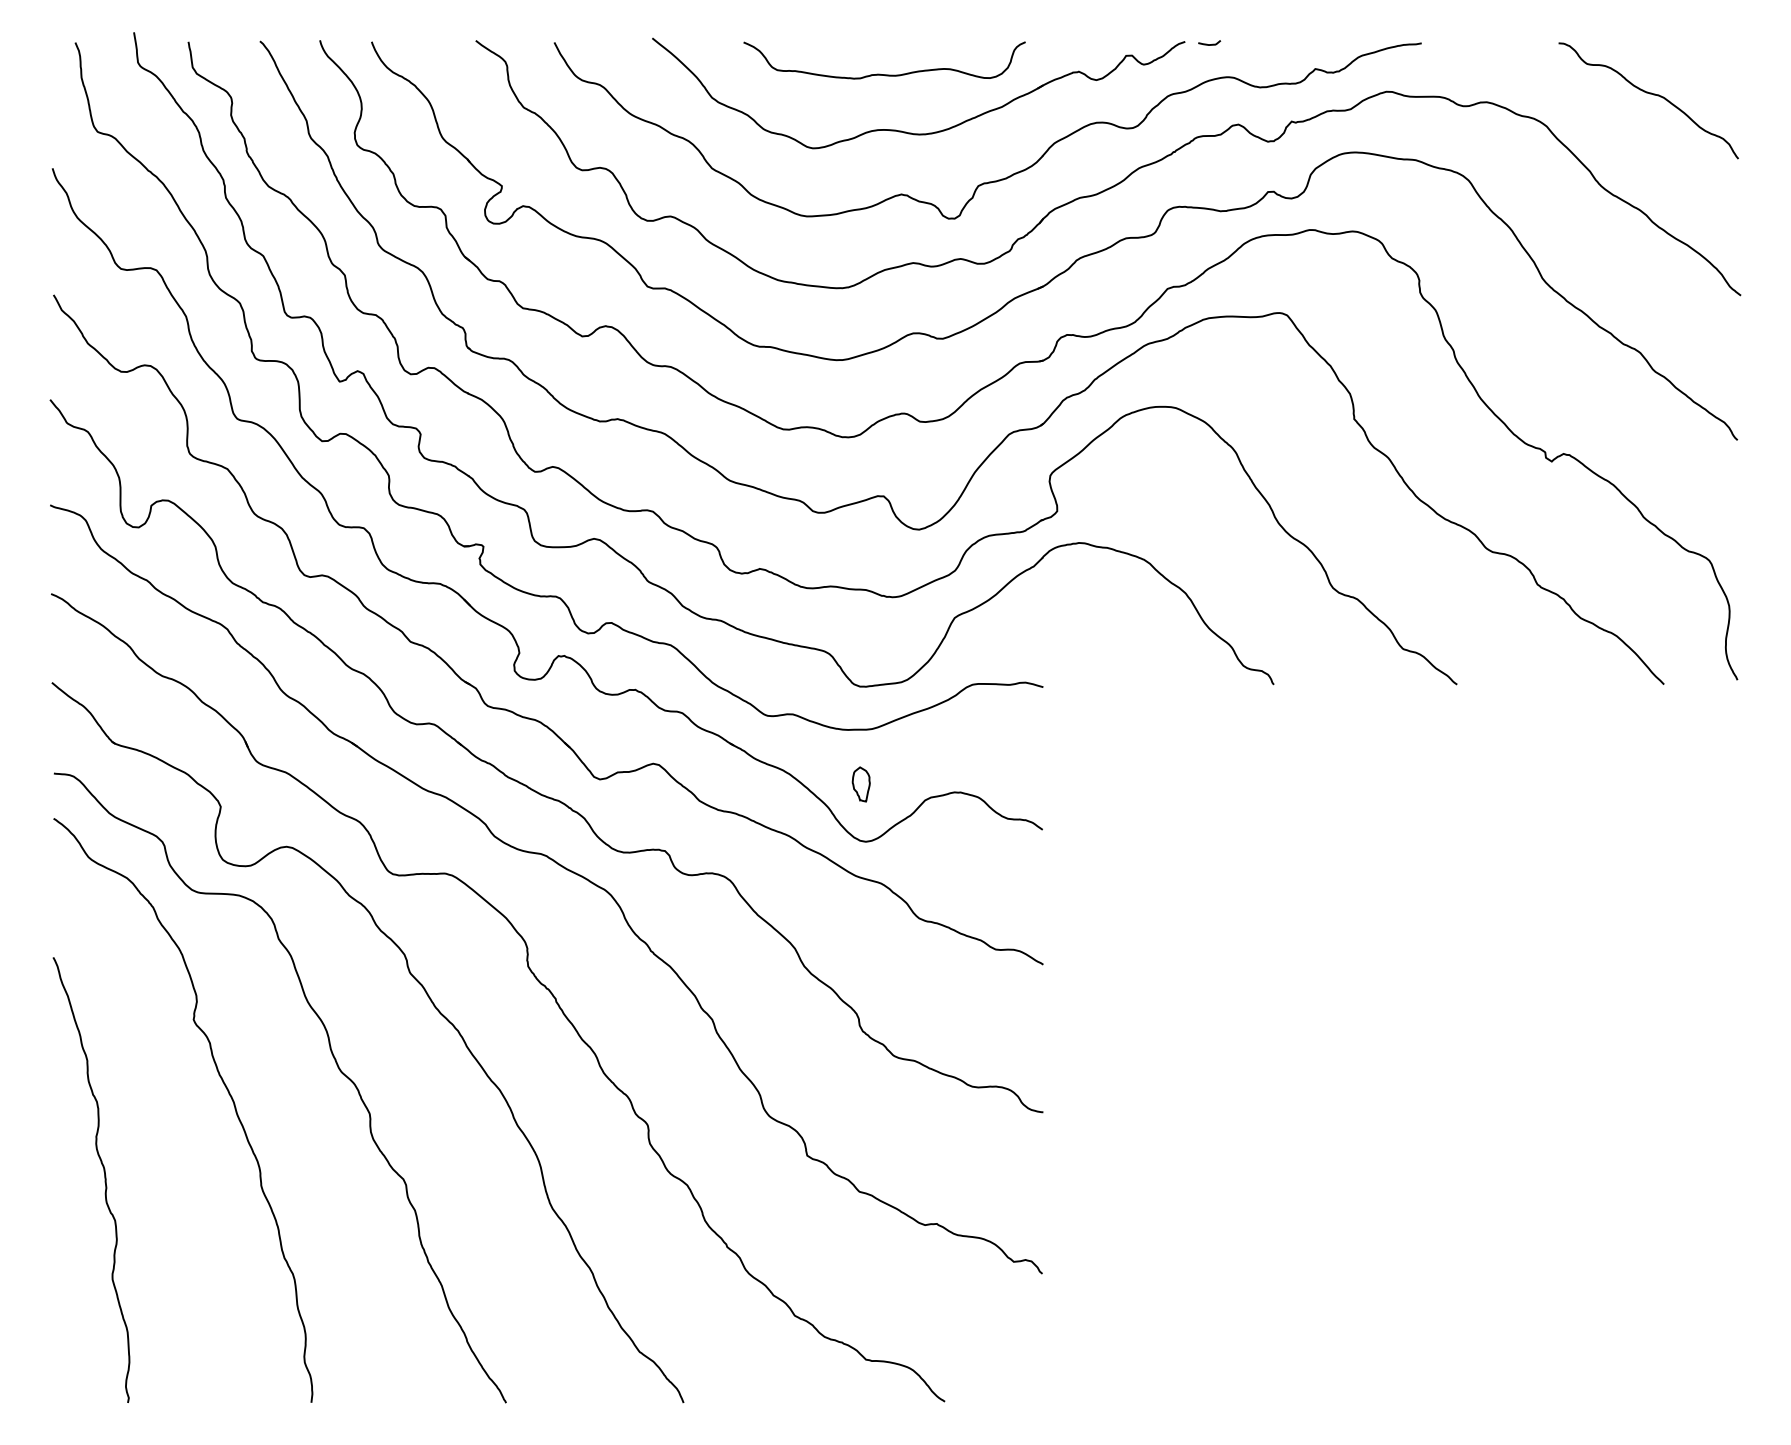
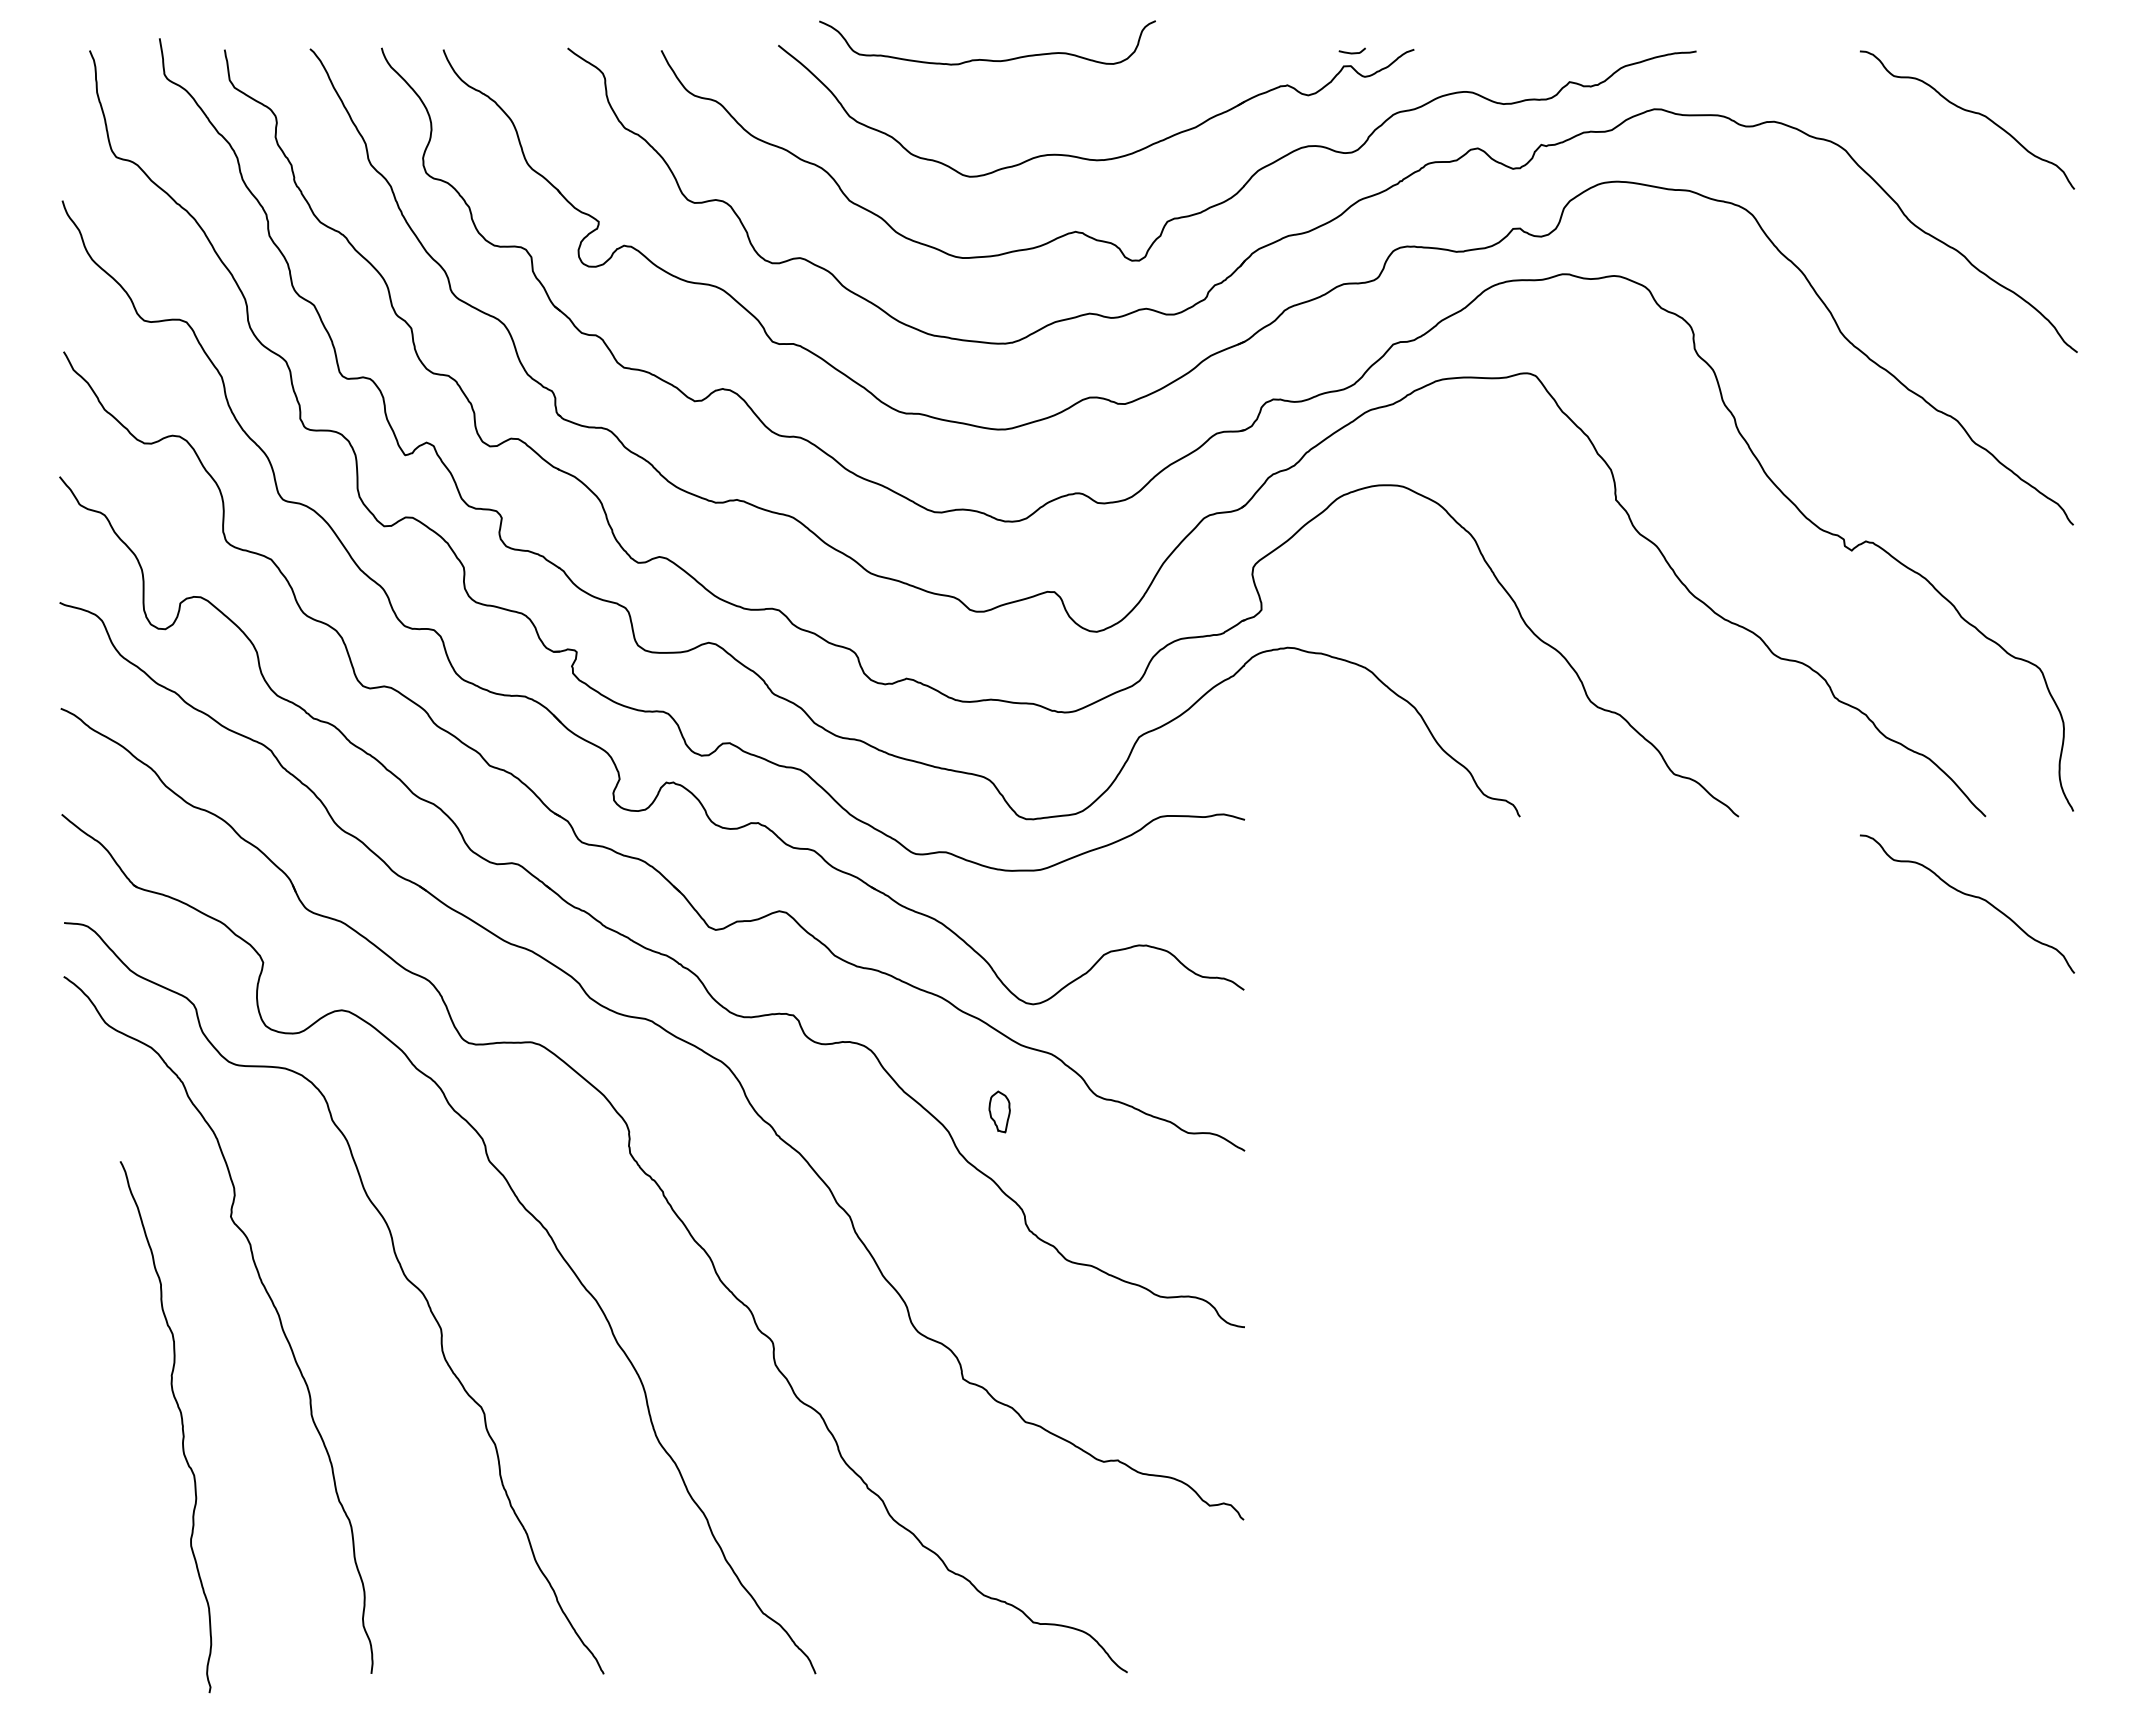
curve: (1208, 44) -> (1351, 52), moved
curve: (884, 74) -> (987, 59), moved
curve: (1650, 751) -> (1969, 896), added
part: (861, 784) -> (999, 1111), moved
curve: (104, 1178) -> (181, 1425), moved

